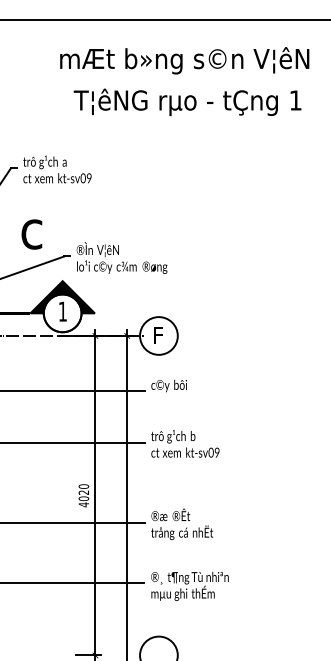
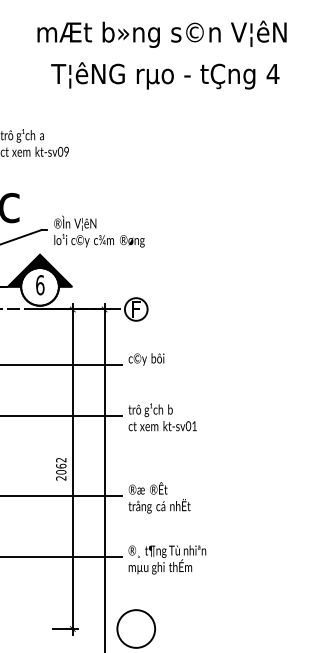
text: (295, 100) -> (272, 74), 1 -> 4
text: (62, 311) -> (39, 285), 1 -> 6
circle: (158, 335) -> (135, 309), size x0.6
text: (216, 452) -> (193, 426), kt-sv09 -> kt-sv01
text: (83, 495) -> (60, 469), 4020 -> 2062

